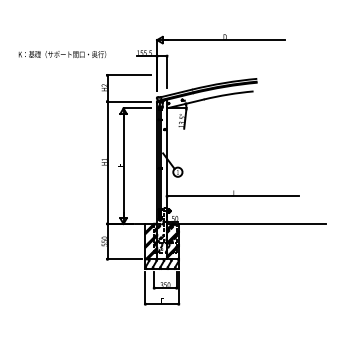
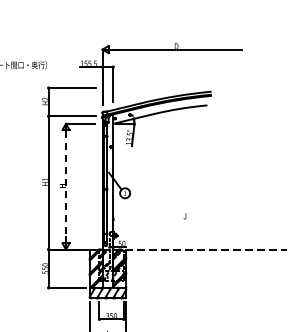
line: (123, 166) -> (65, 187), solid -> dashed
line: (232, 196) -> (184, 219), removed
line: (246, 223) -> (199, 249), solid -> dashed

